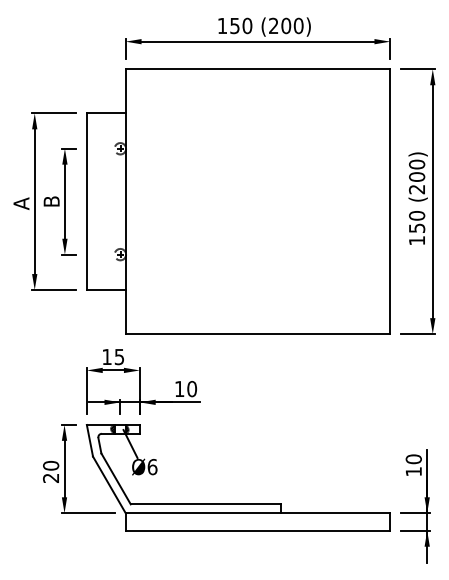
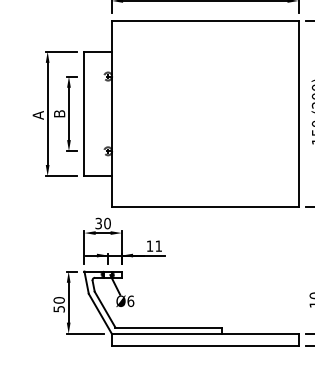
text: (113, 356) -> (103, 223), 15 -> 30
text: (192, 389) -> (159, 246), 10 -> 11
text: (51, 477) -> (59, 308), 20 -> 50

